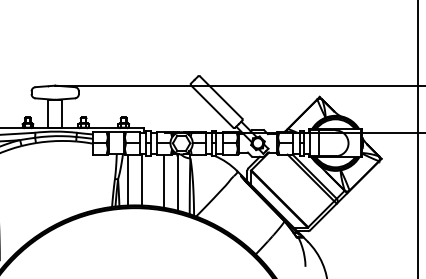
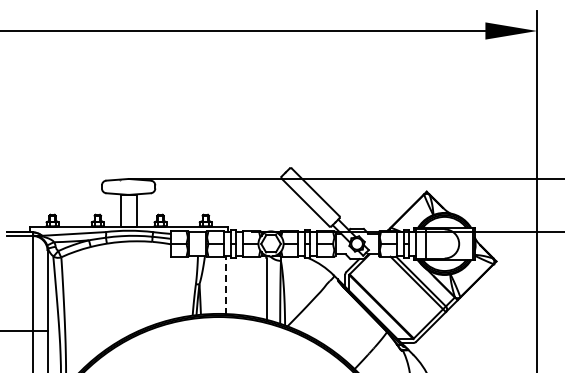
line: (141, 179) -> (225, 284), solid -> dashed
line: (127, 180) -> (210, 285), removed
line: (164, 181) -> (251, 286), removed

